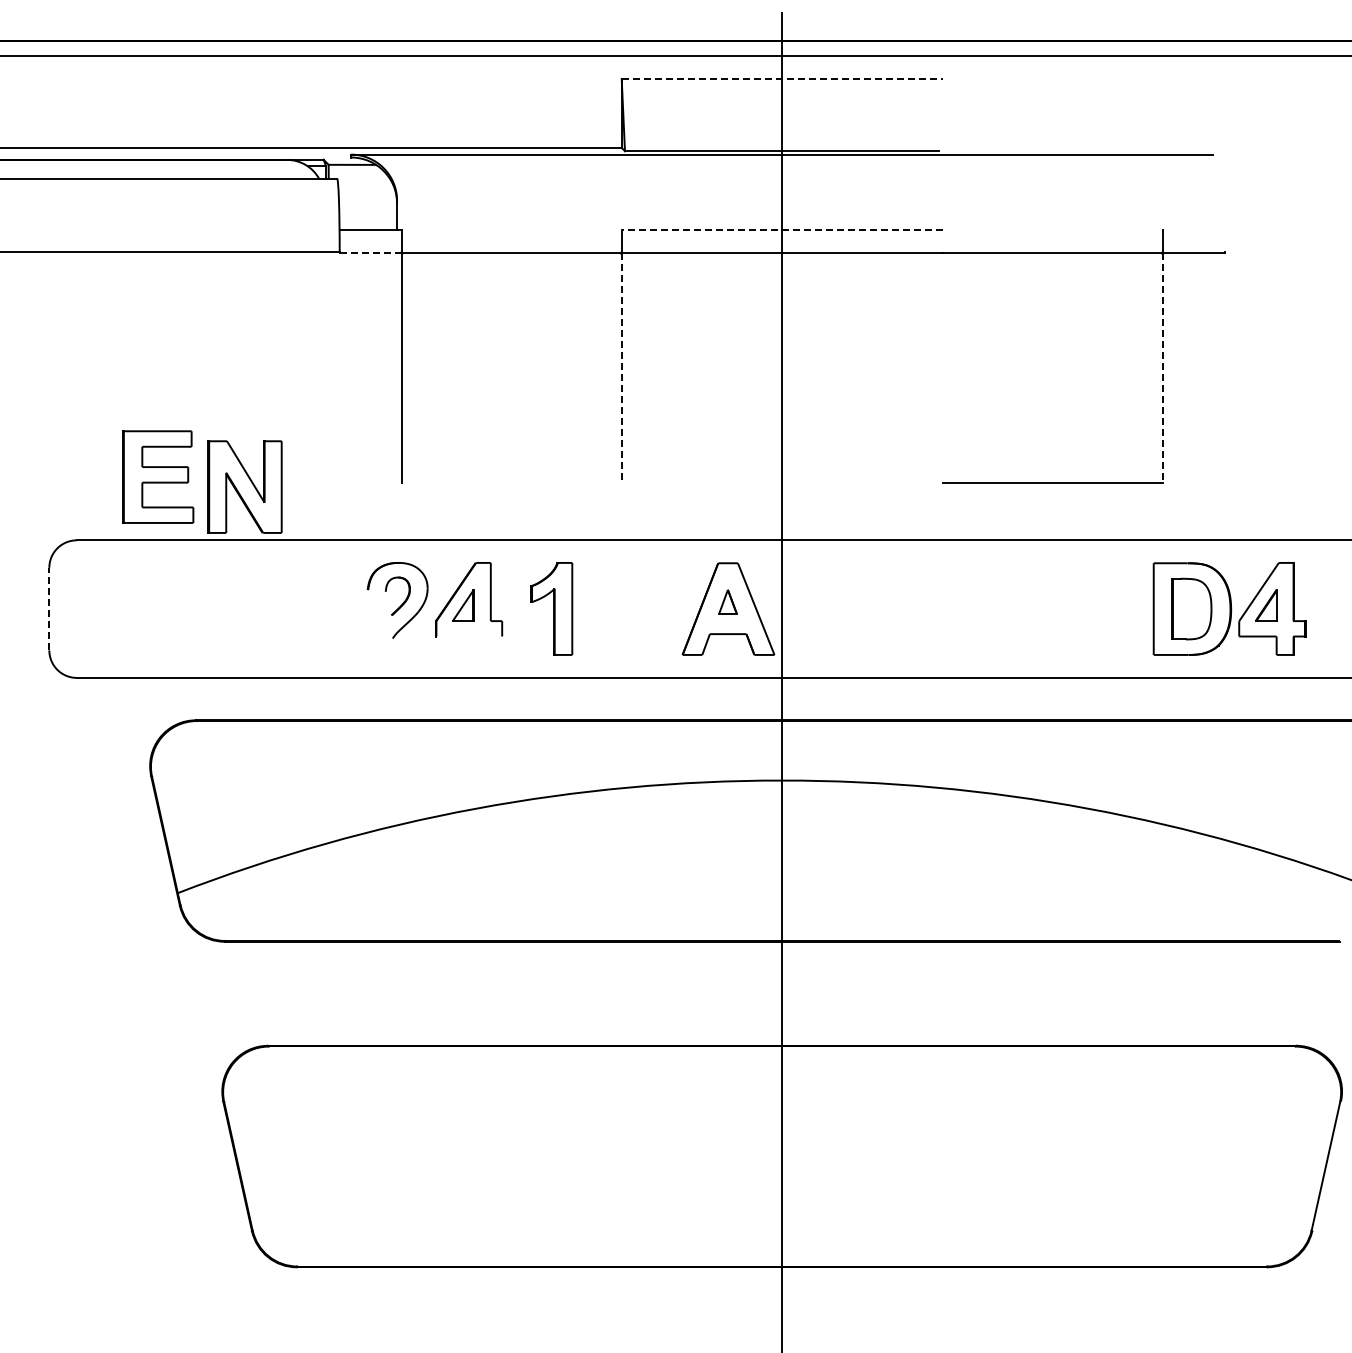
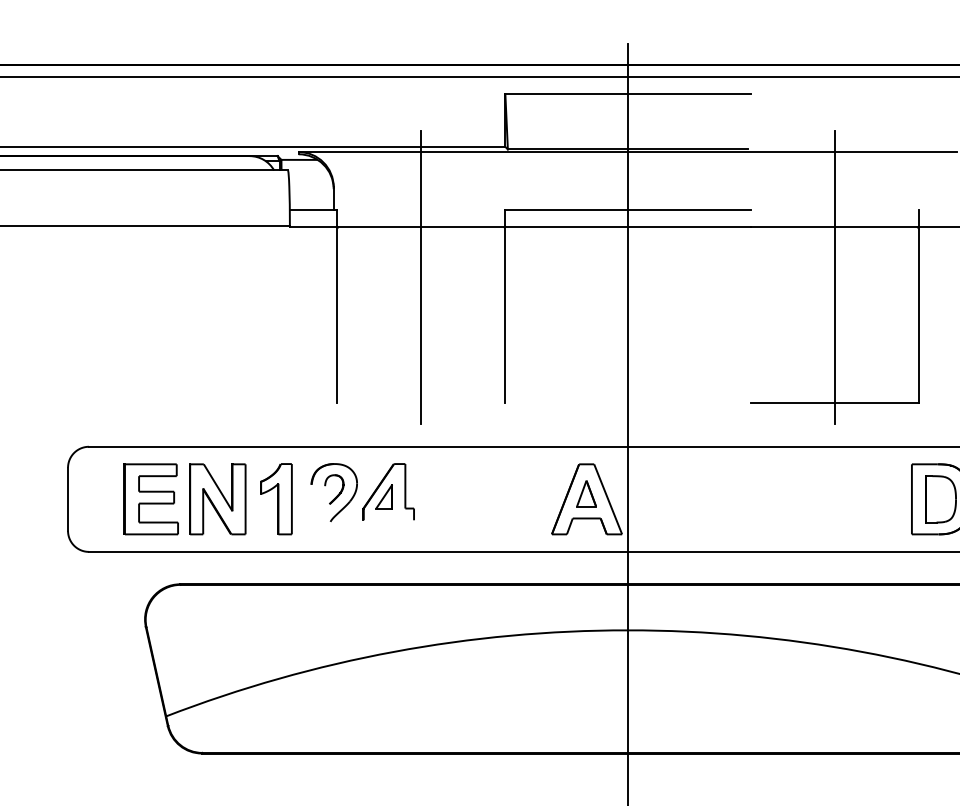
line: (782, 79) -> (628, 94), dashed -> solid
line: (781, 230) -> (627, 210), dashed -> solid
line: (370, 253) -> (313, 227), dashed -> solid
line: (511, 318) -> (421, 277), added
line: (1052, 318) -> (834, 277), added
line: (621, 367) -> (505, 314), dashed -> solid
line: (1162, 367) -> (918, 314), dashed -> solid
part: (158, 476) -> (151, 498), moved
part: (244, 486) -> (217, 498), moved
part: (727, 601) -> (586, 493), size x1.43
line: (49, 608) -> (68, 498), dashed -> solid
part: (551, 608) -> (275, 498), moved

